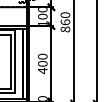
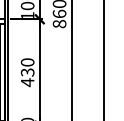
text: (42, 63) -> (27, 72), 400 -> 430

